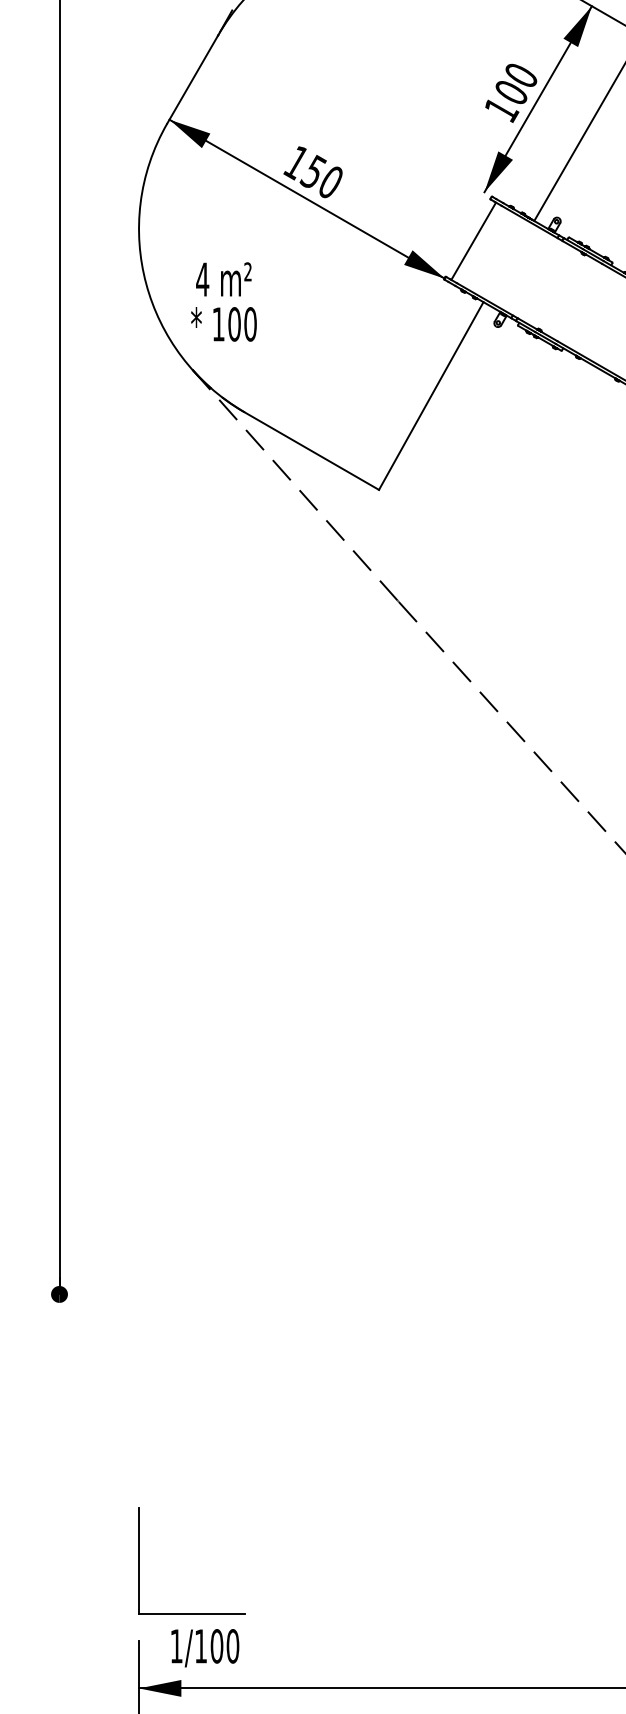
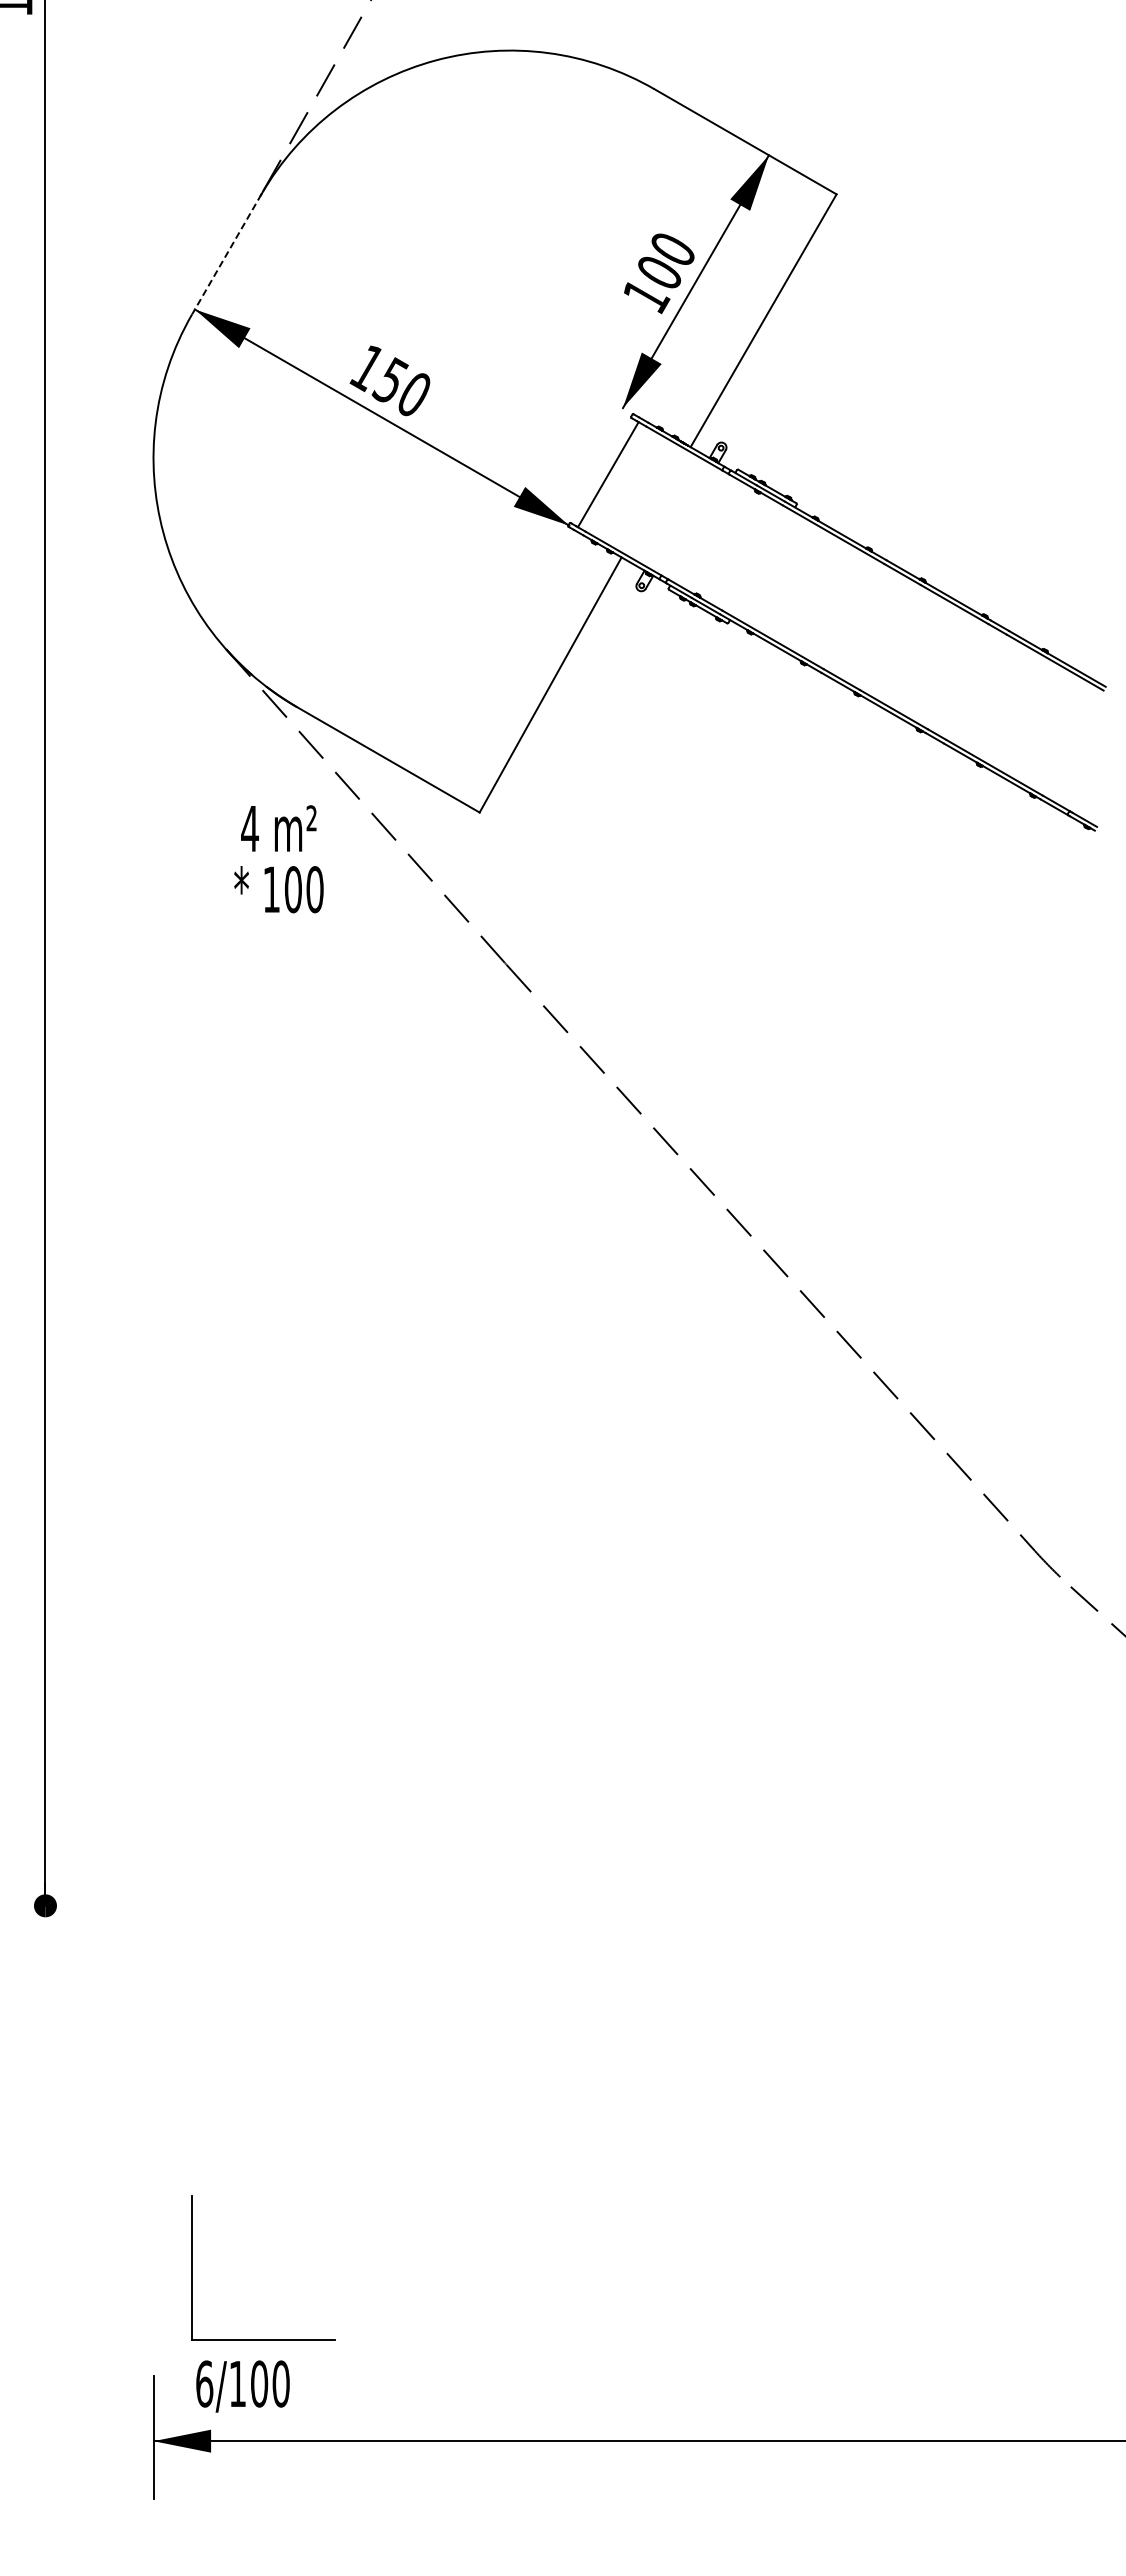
line: (192, 79) -> (226, 254), solid -> dashed
text: (223, 302) -> (278, 859), moved
part: (139, 1560) -> (192, 2267), moved
text: (176, 1645) -> (204, 2383), 1/100 -> 6/100

